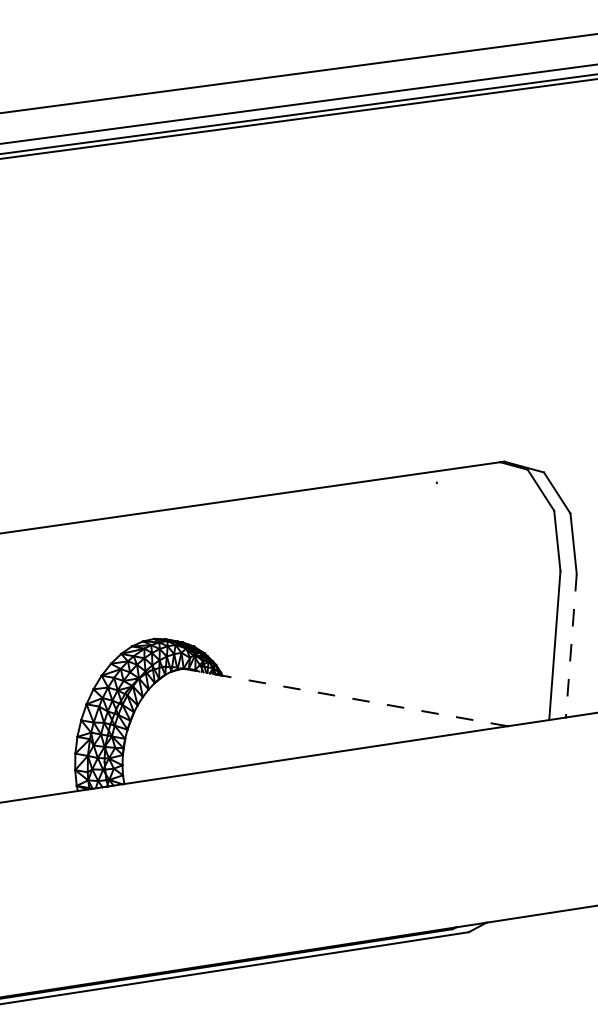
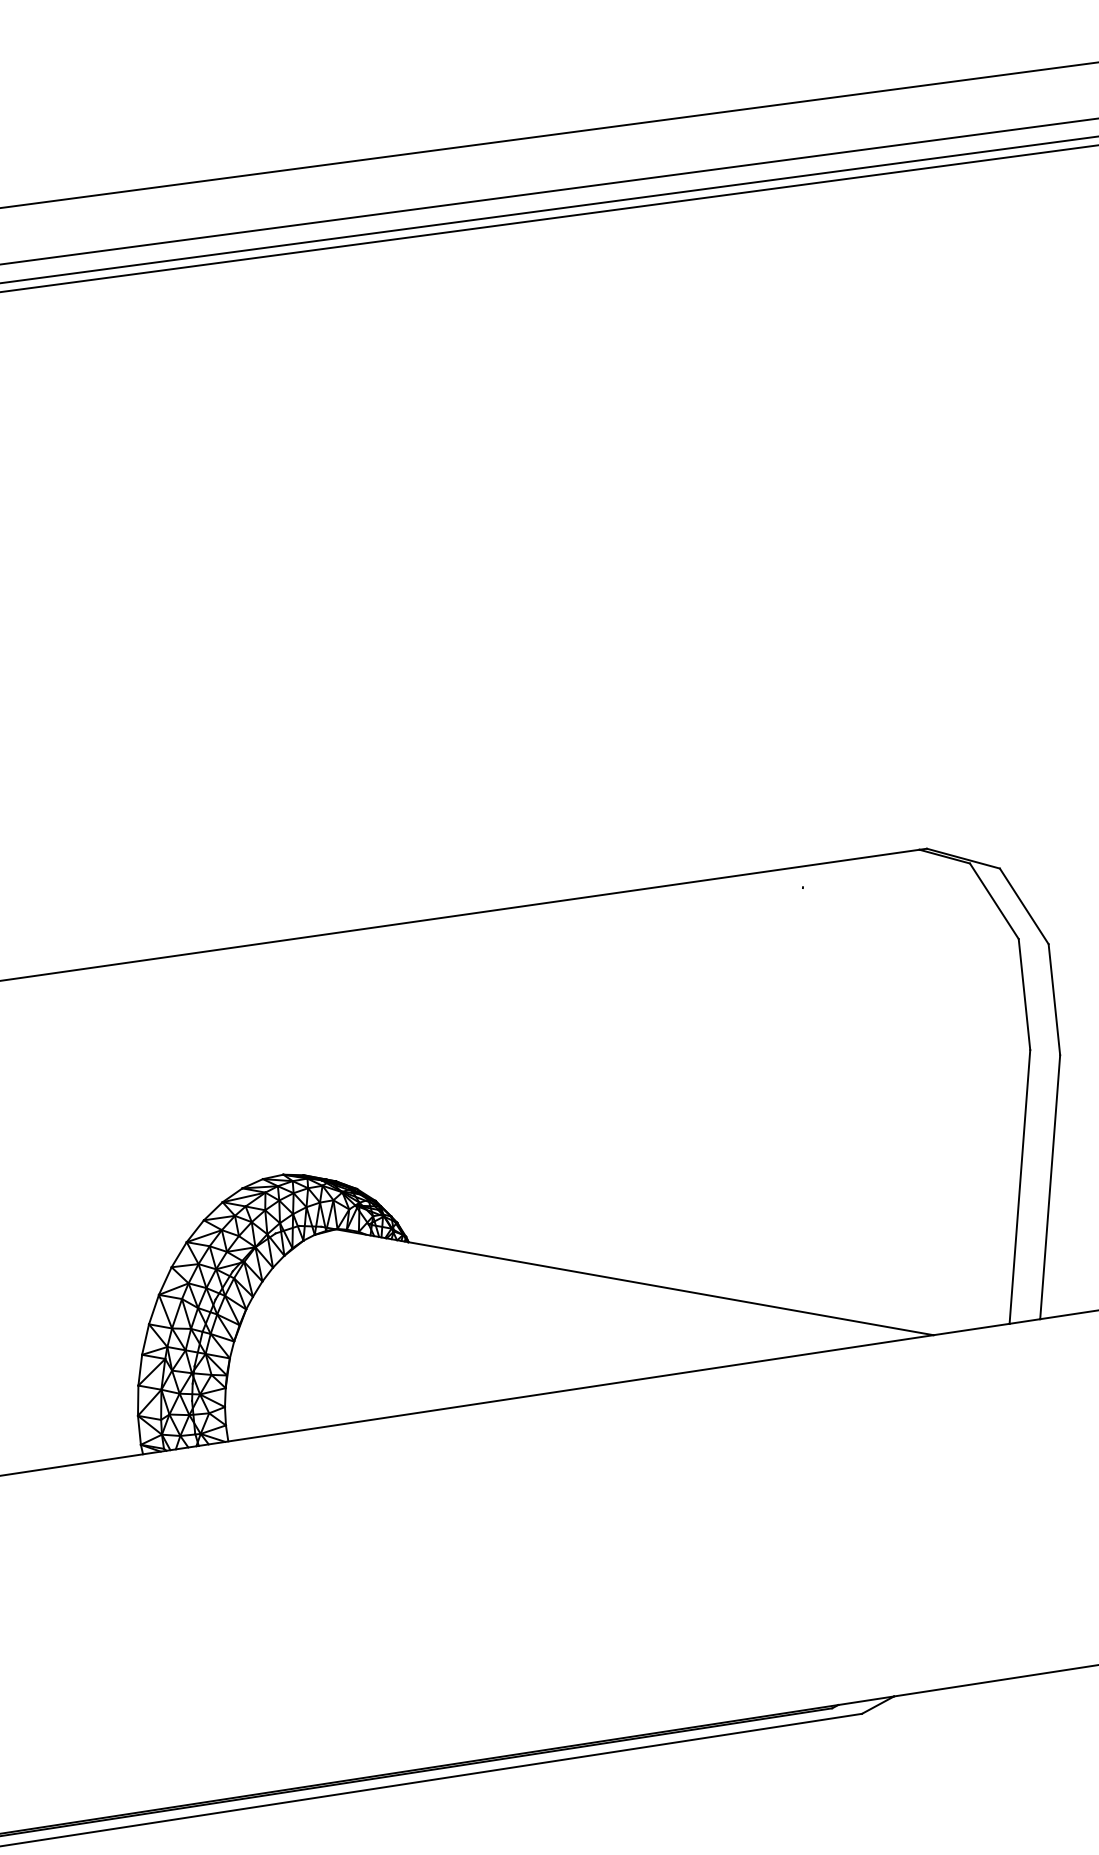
line: (571, 645) -> (1050, 1186), dashed -> solid
line: (340, 696) -> (625, 1280), dashed -> solid

